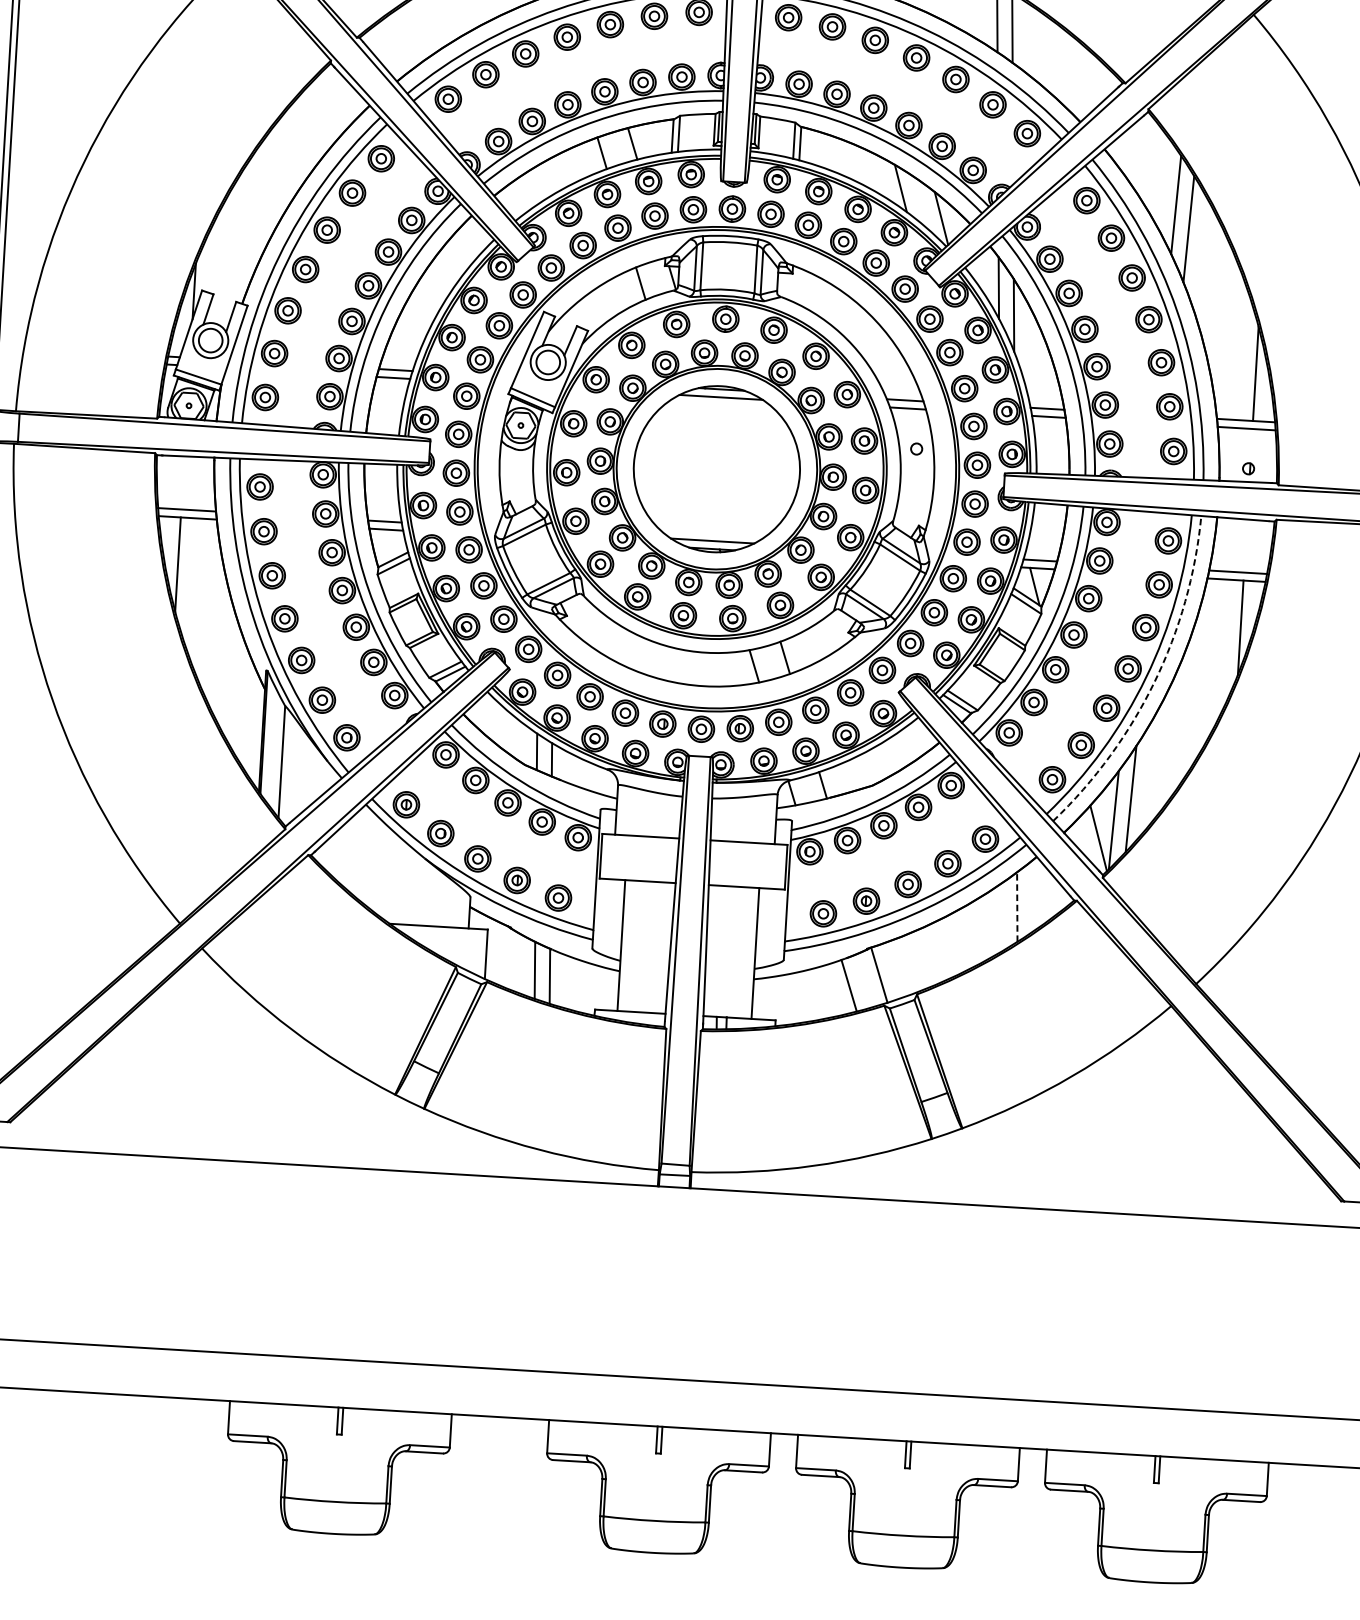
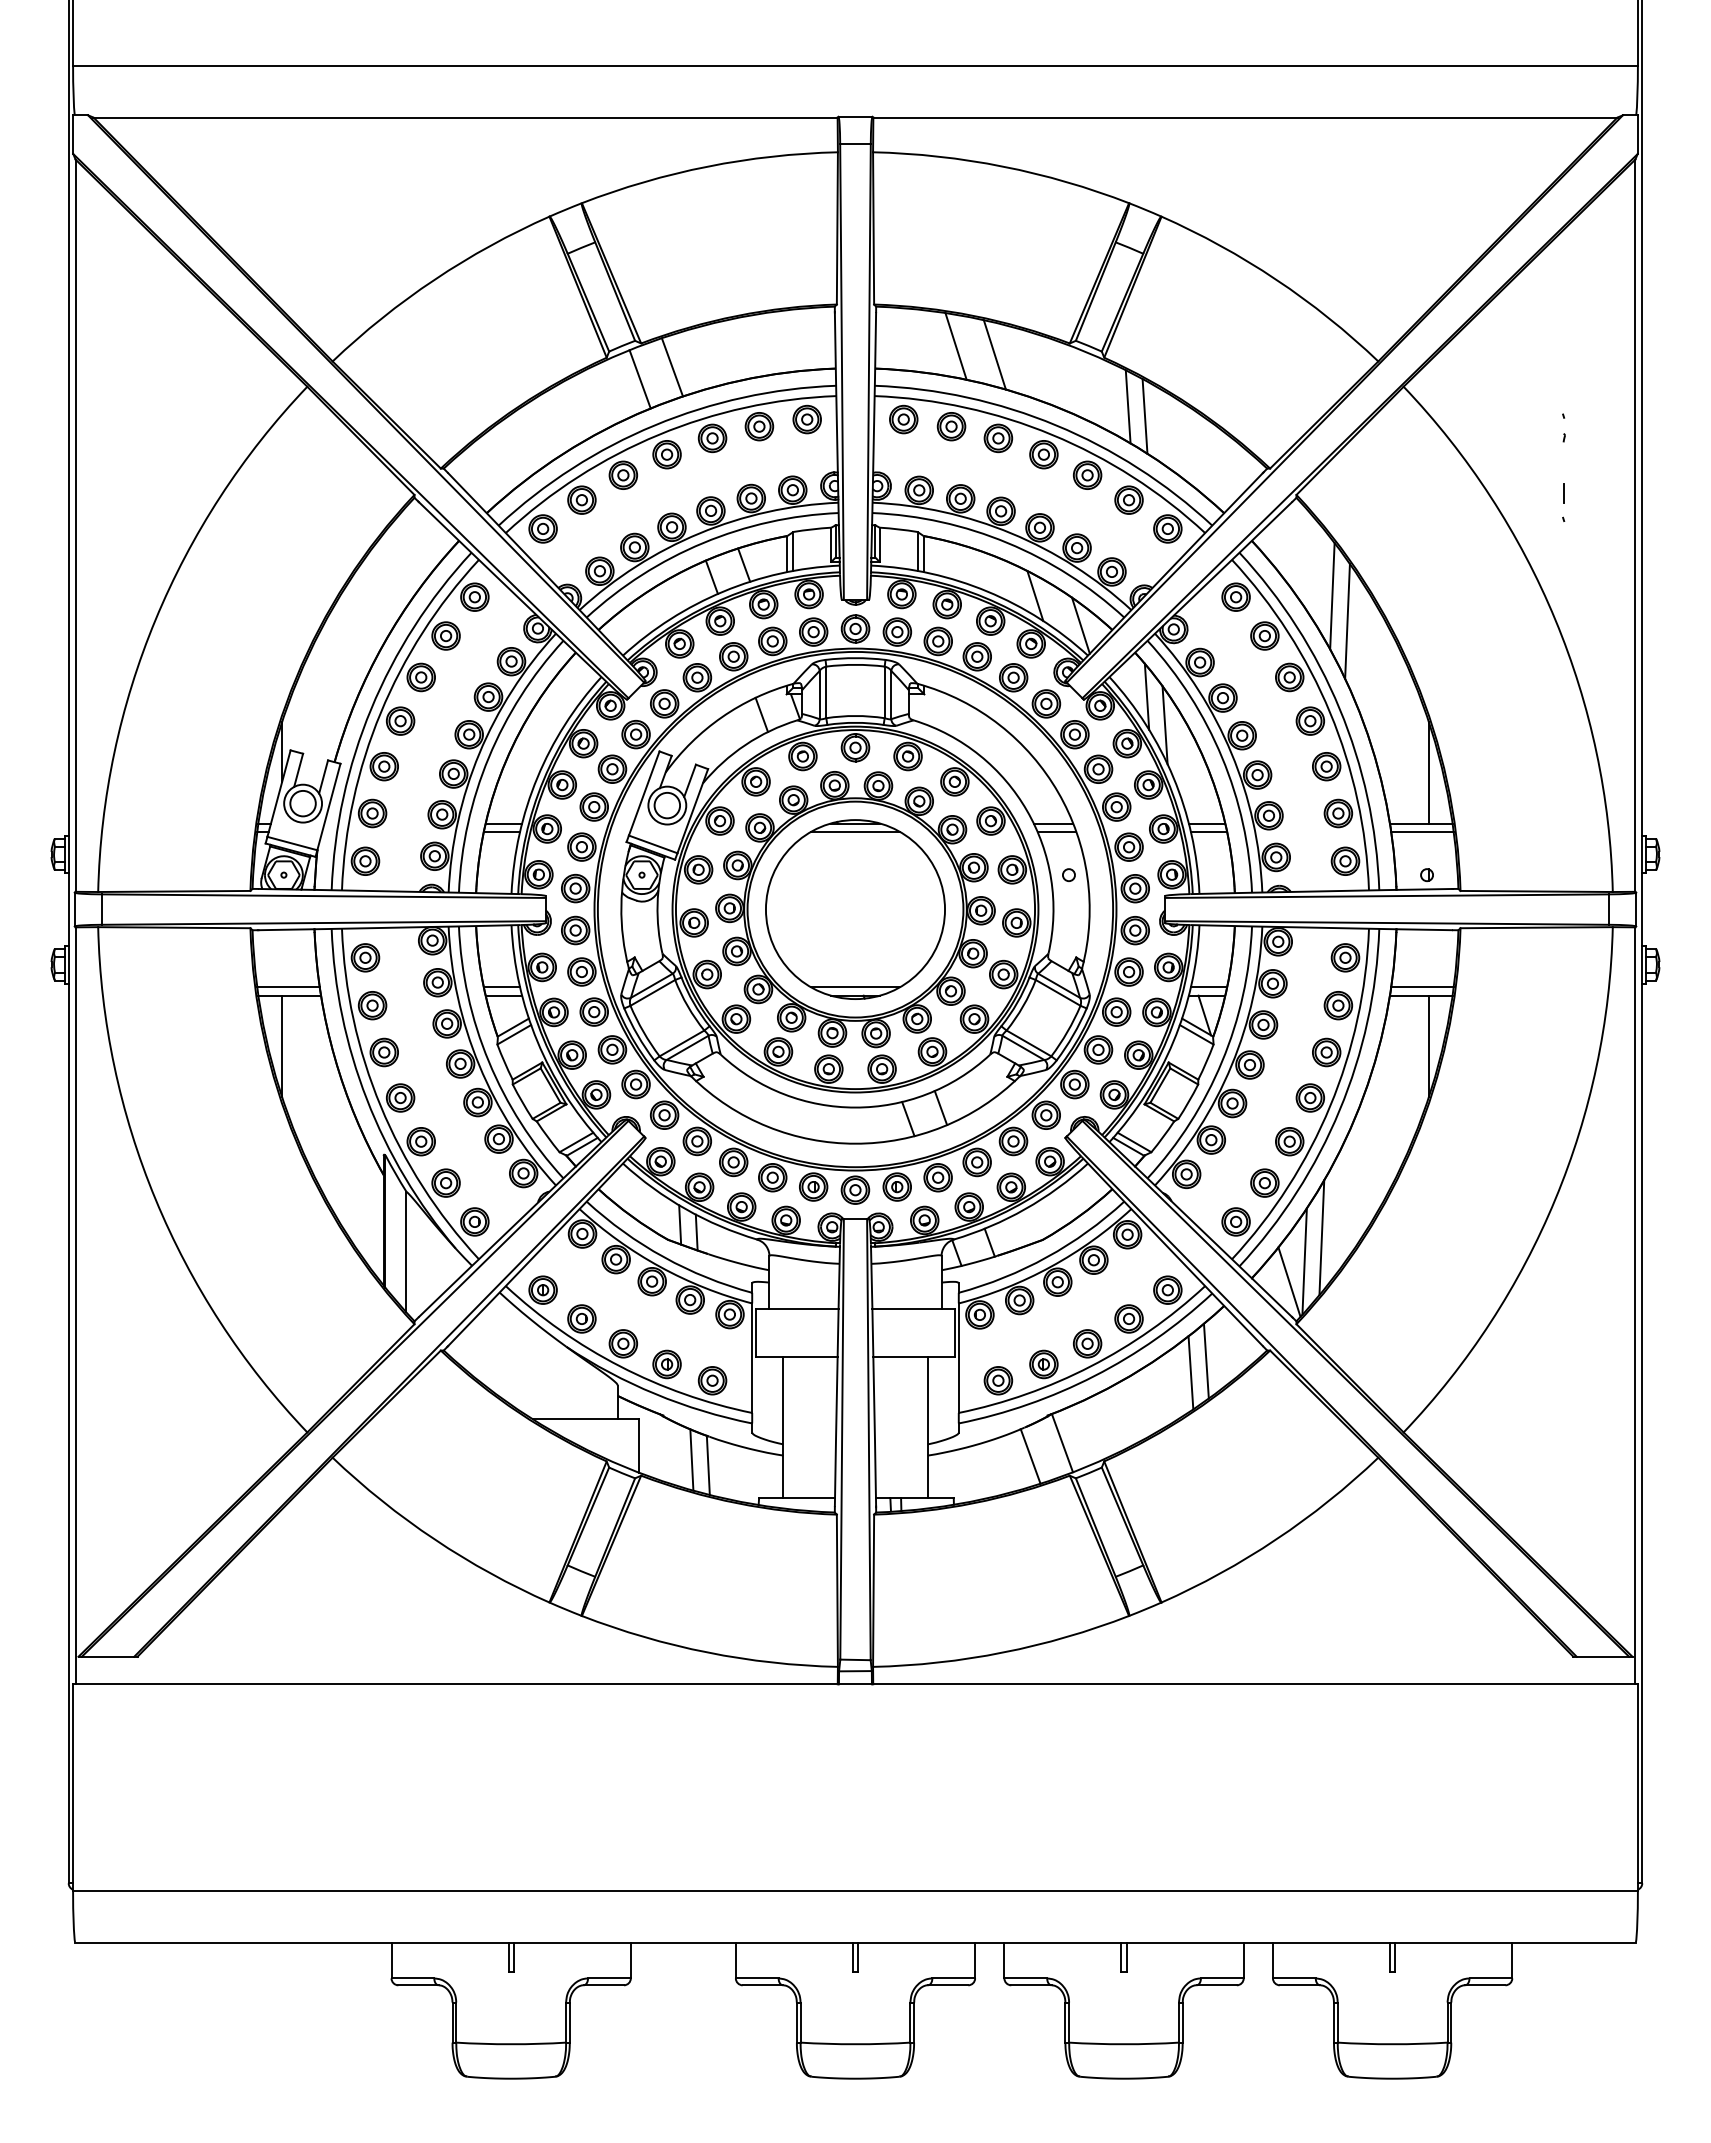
arc: (1154, 682) -> (1339, 1110), dashed -> solid
line: (1017, 906) -> (1206, 1360), dashed -> solid
line: (1001, 916) -> (1190, 1372), added

